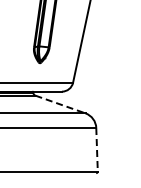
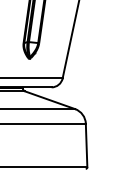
line: (60, 104) -> (50, 100), dashed -> solid
line: (97, 149) -> (87, 145), dashed -> solid

